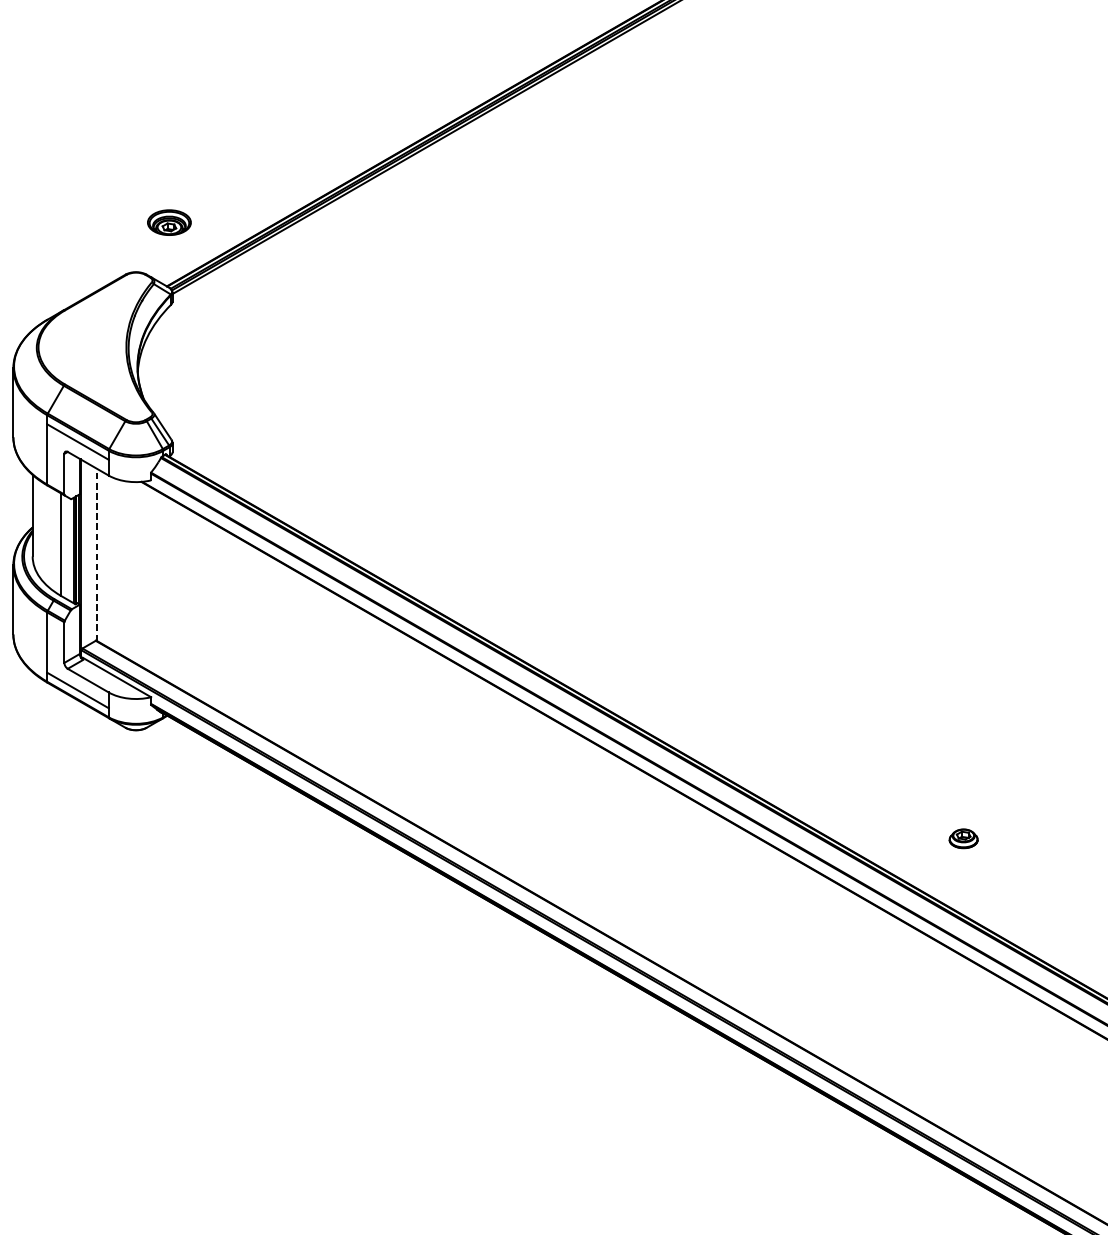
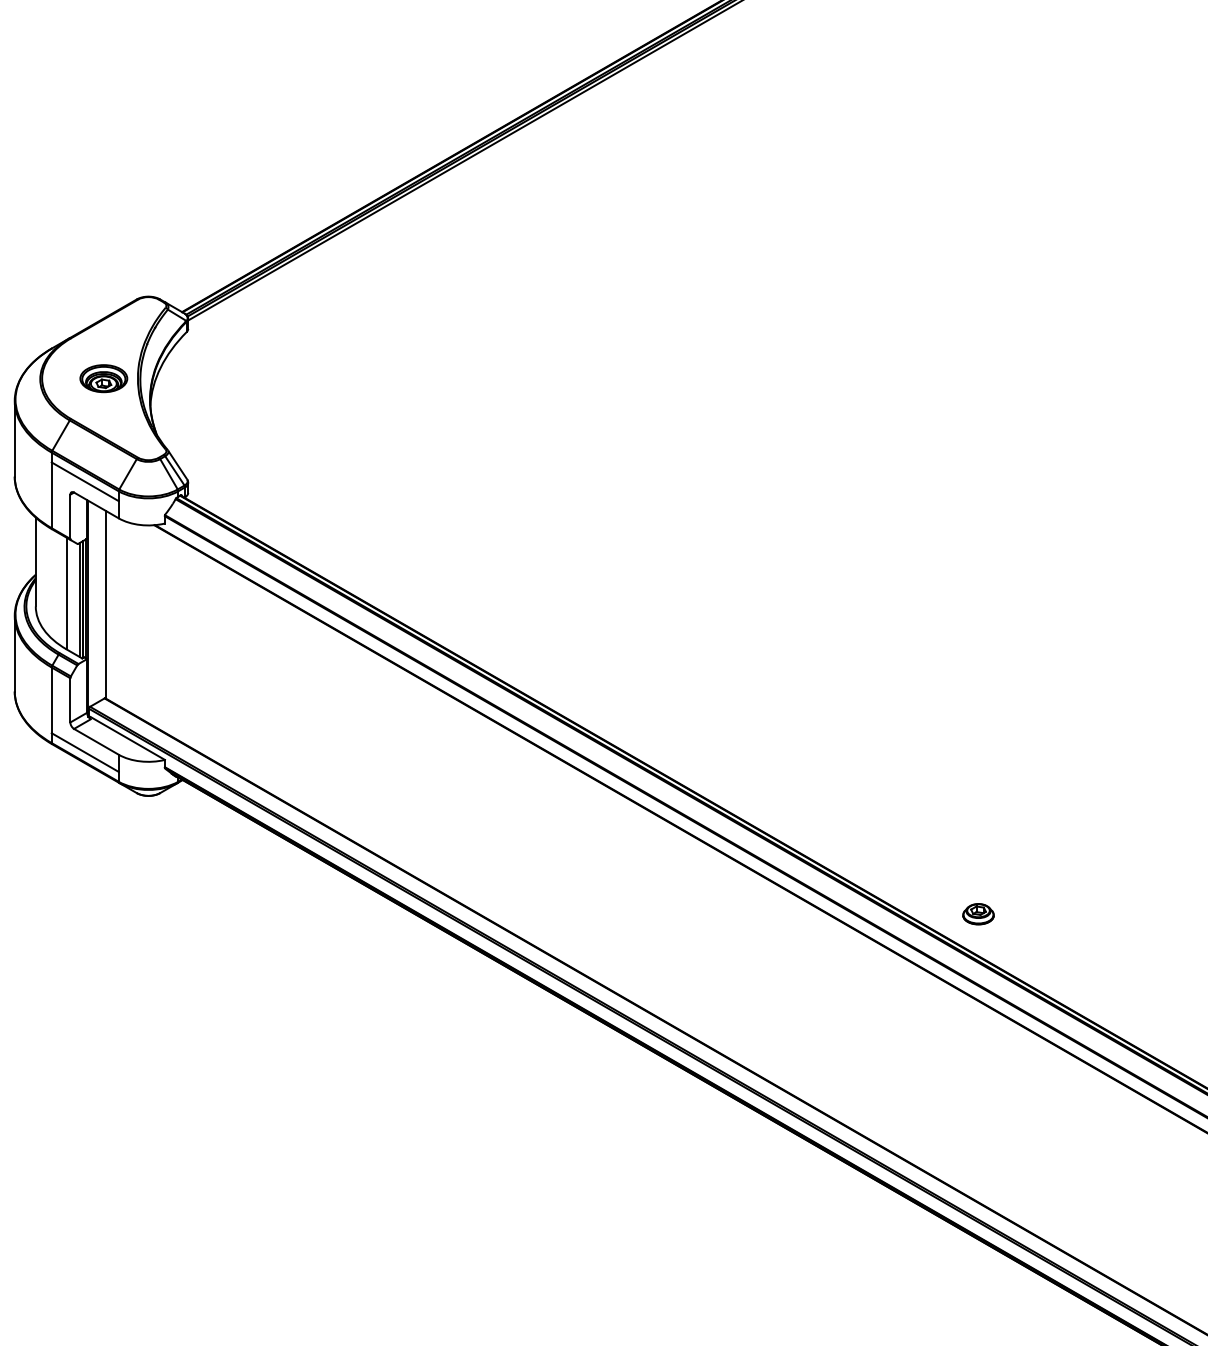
part: (169, 222) -> (103, 378), moved
line: (96, 554) -> (105, 604), dashed -> solid
part: (963, 839) -> (978, 914), moved

